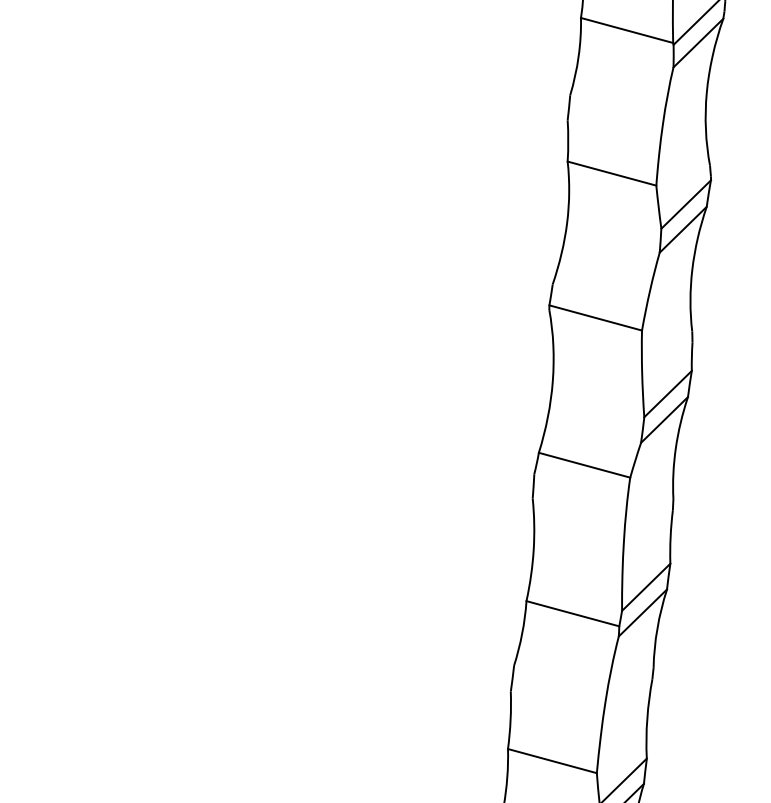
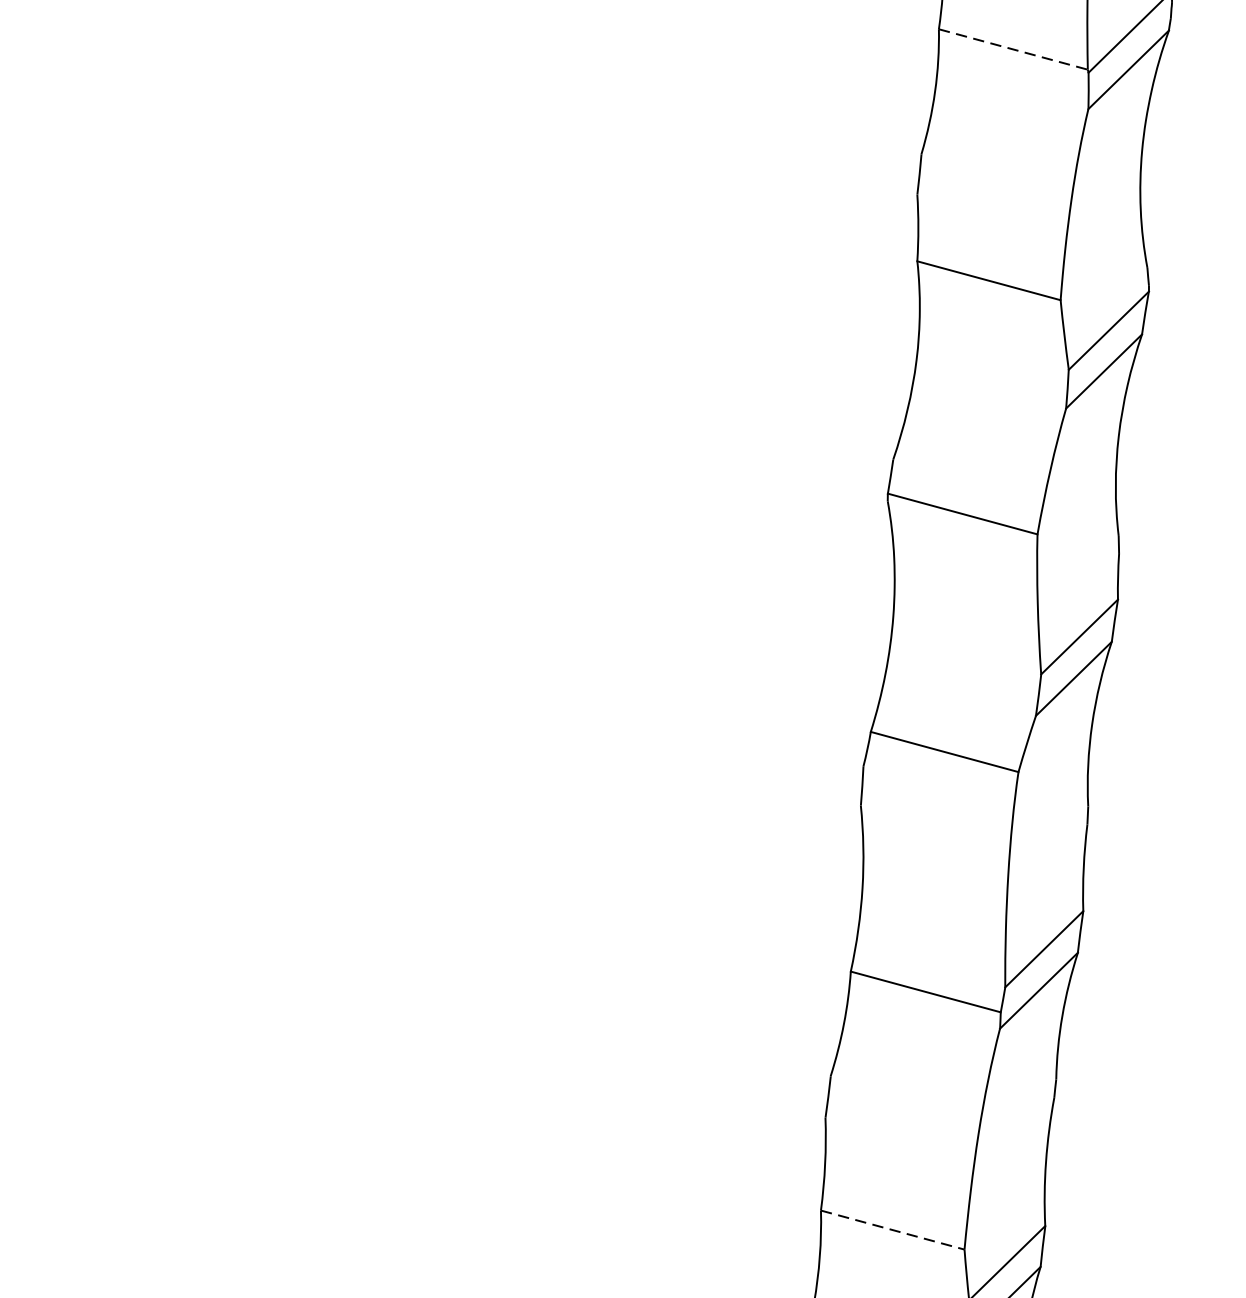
line: (627, 30) -> (1014, 49), solid -> dashed
line: (552, 761) -> (892, 1230), solid -> dashed

